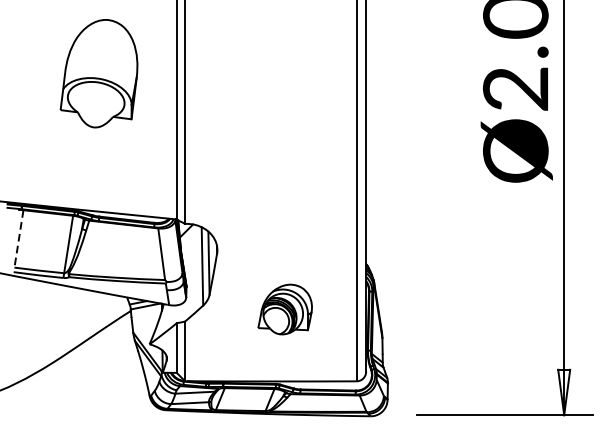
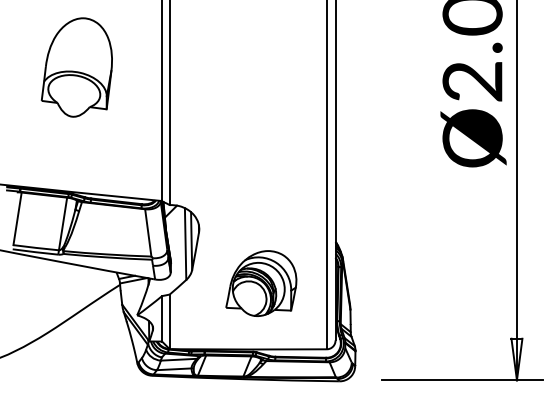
part: (98, 73) -> (76, 67), moved
line: (18, 238) -> (17, 218), dashed -> solid
part: (285, 309) -> (261, 283), size x1.43

